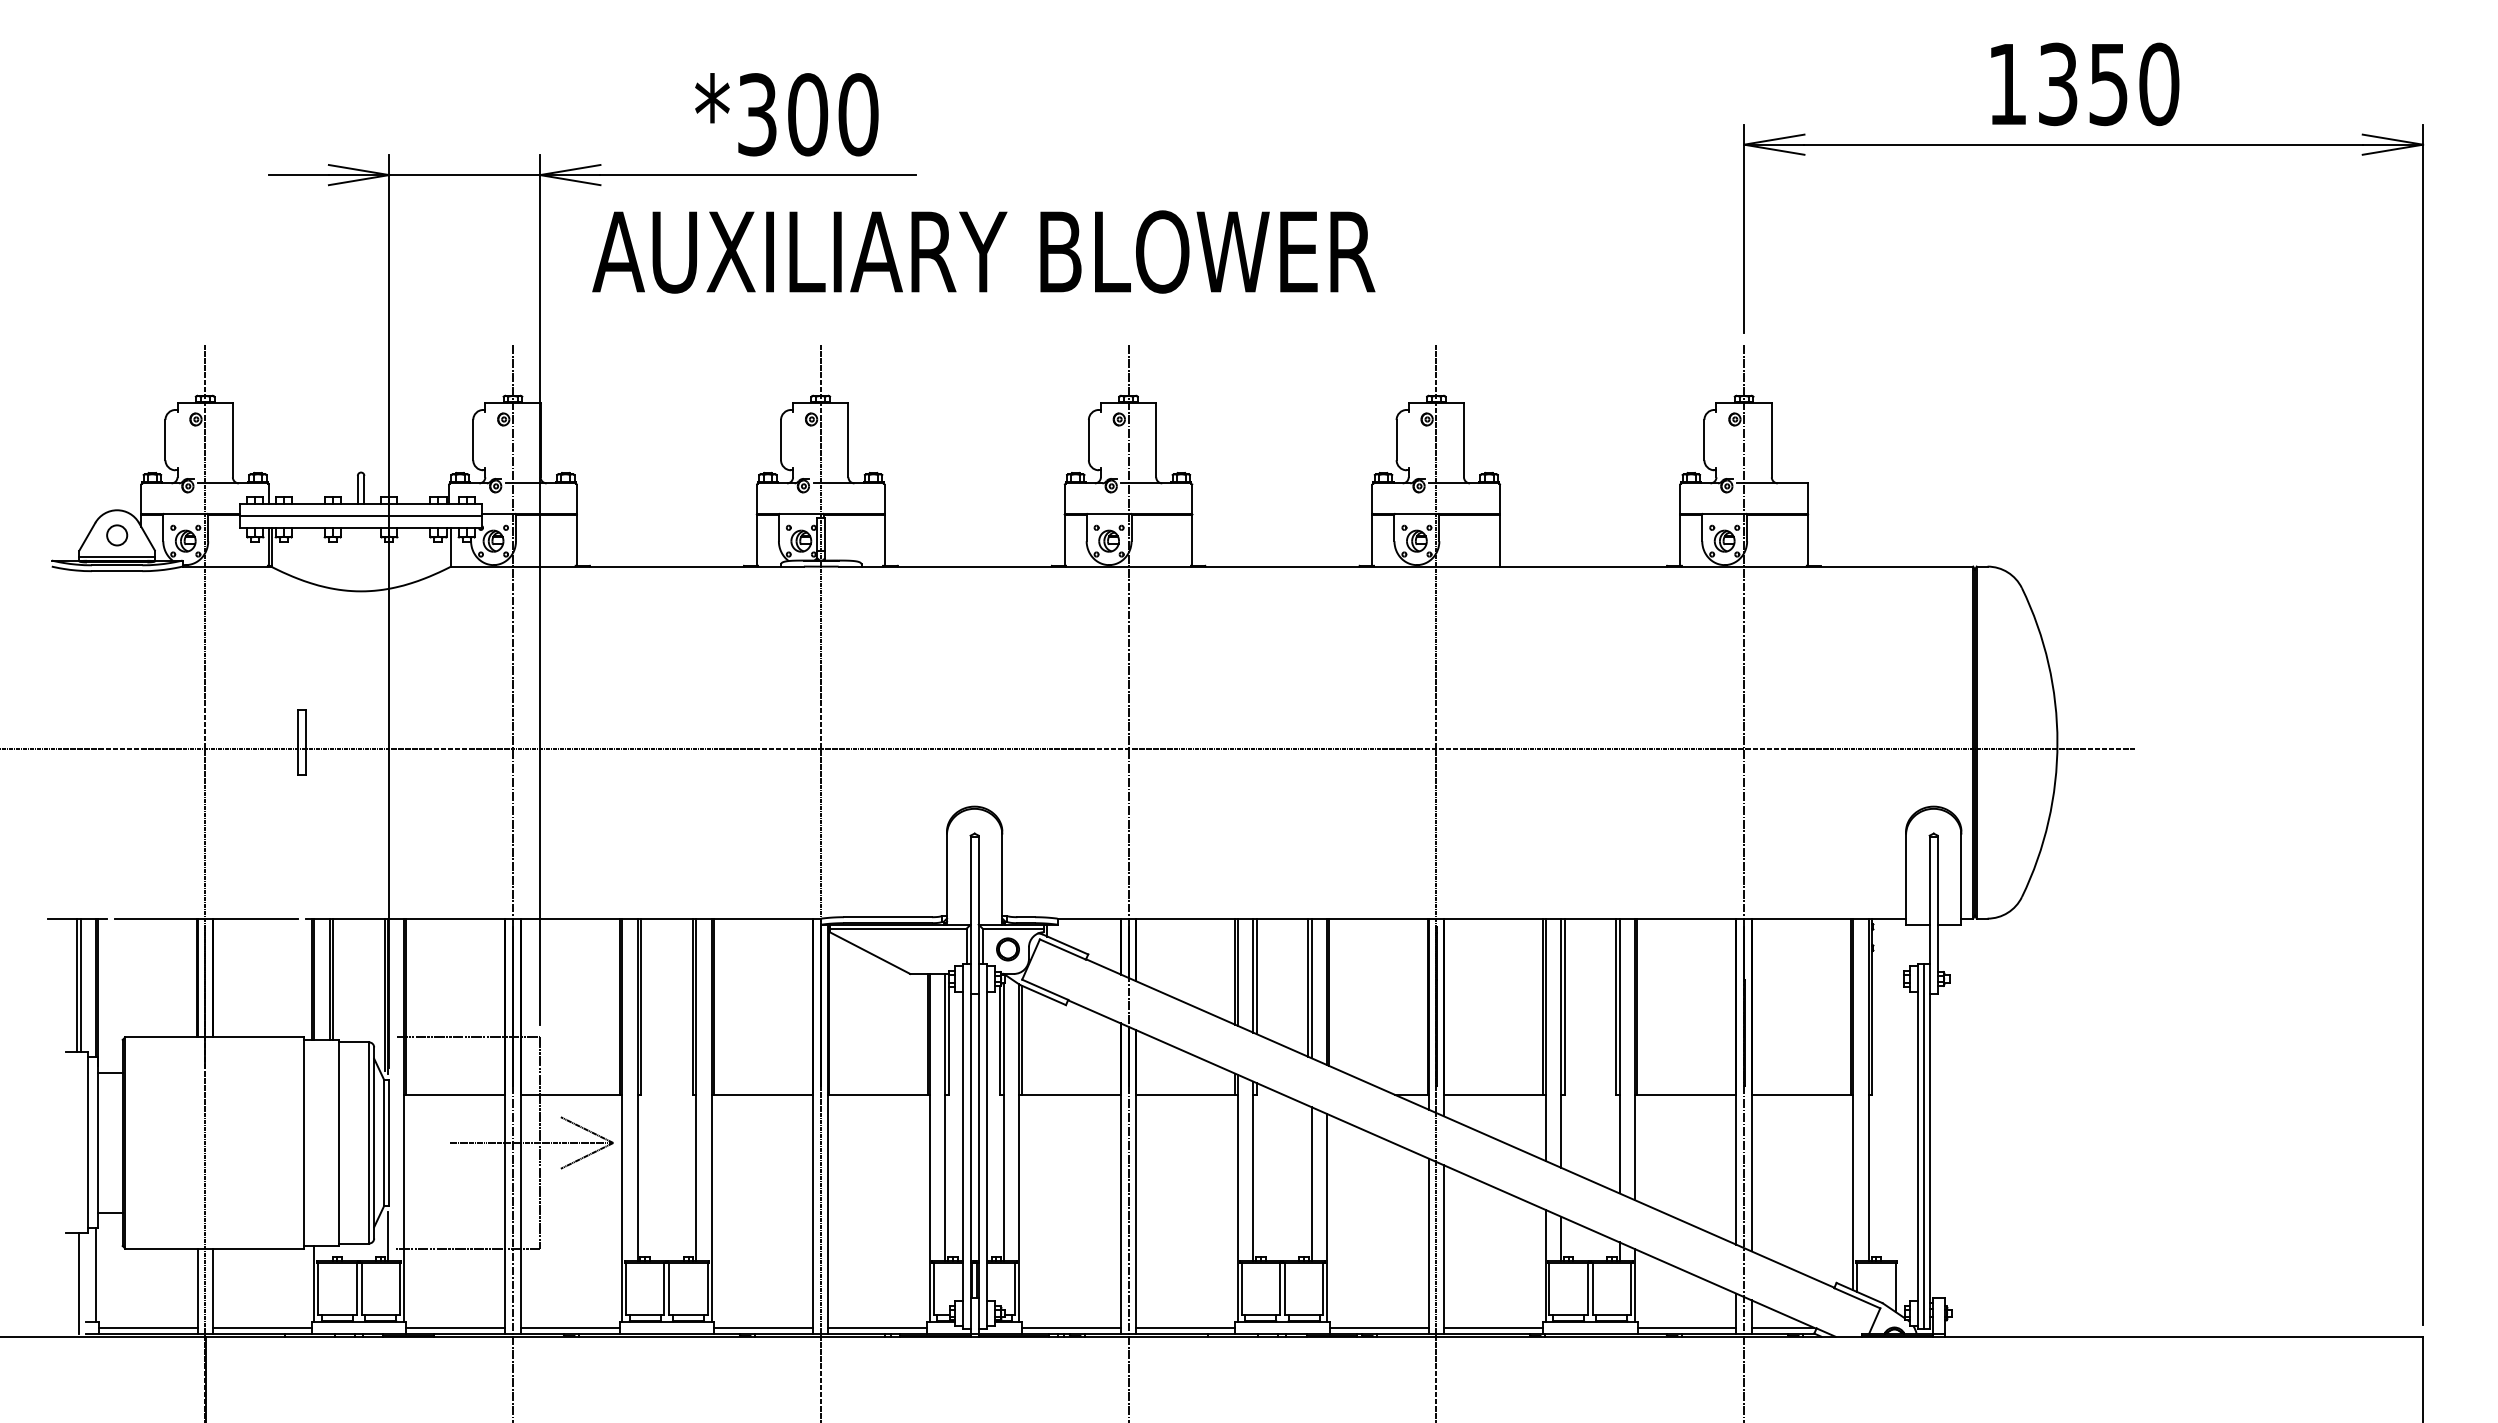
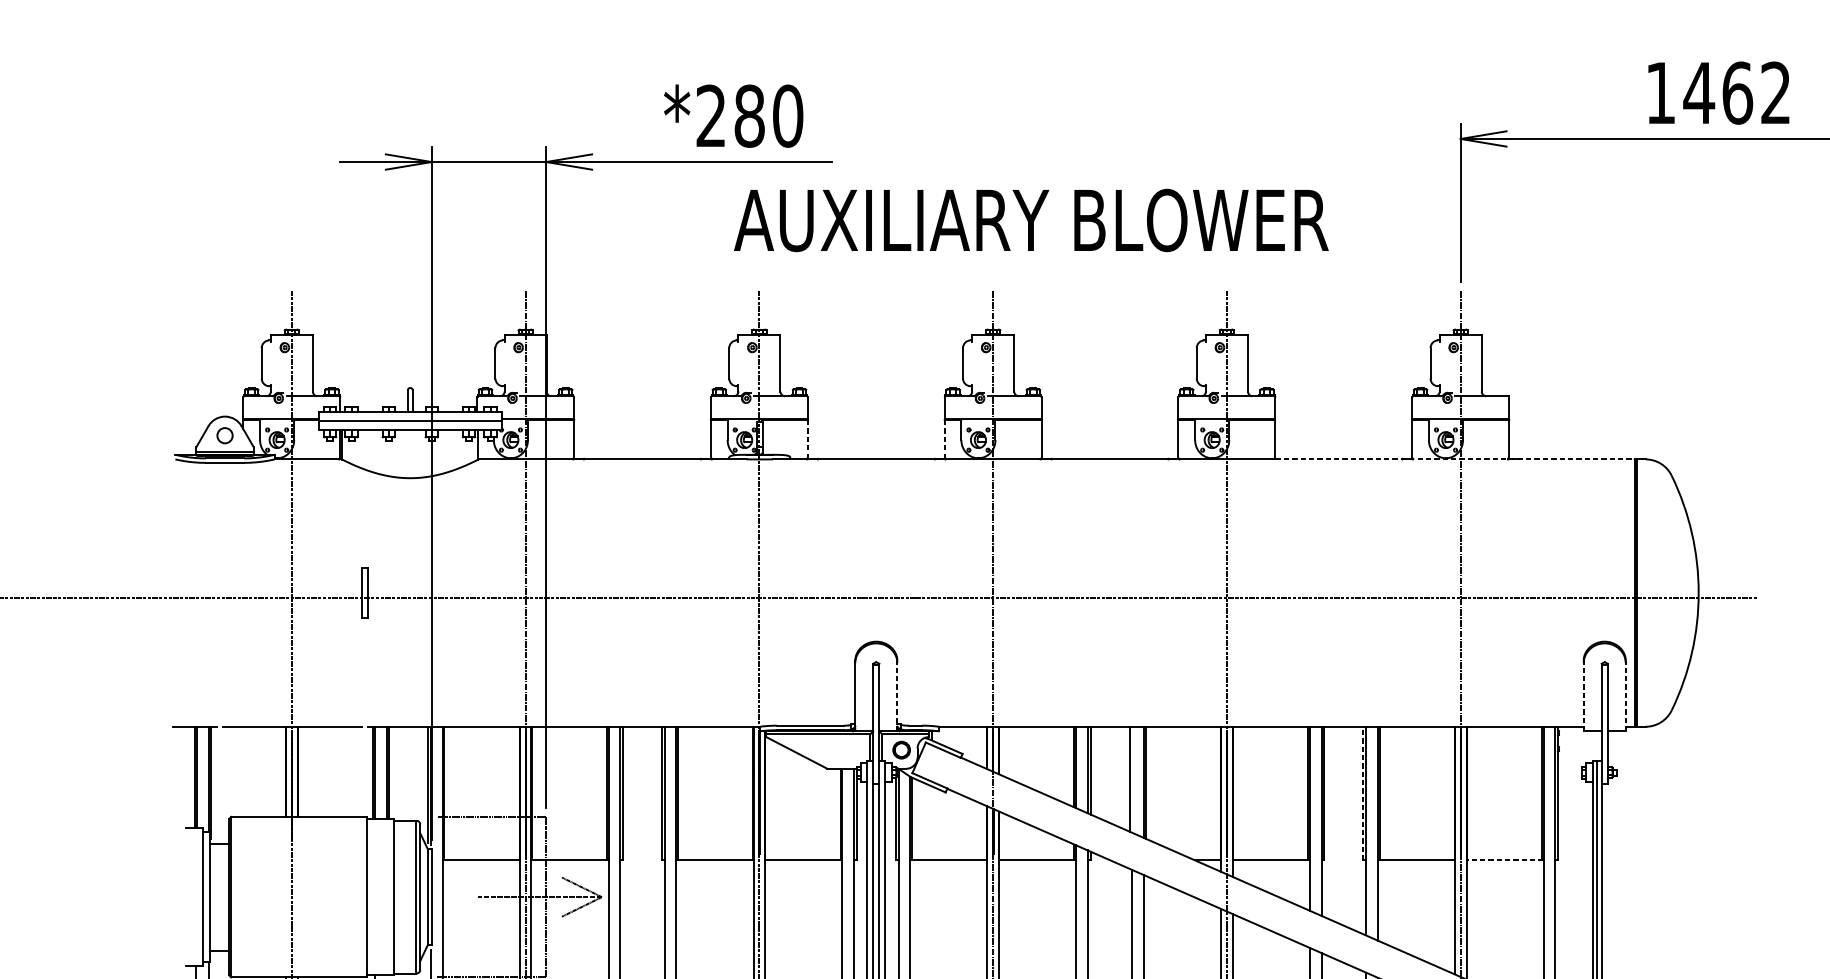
text: (2108, 84) -> (1737, 93), 1350 -> 1462
text: (783, 114) -> (731, 116), *300 -> *280
text: (983, 251) -> (1031, 220), moved
line: (884, 540) -> (807, 439), solid -> dashed
line: (1064, 540) -> (944, 439), solid -> dashed
line: (1736, 566) -> (1454, 459), solid -> dashed
line: (1002, 878) -> (897, 696), solid -> dashed
line: (1906, 878) -> (1584, 696), solid -> dashed
line: (1961, 878) -> (1625, 696), solid -> dashed
line: (1311, 988) -> (1132, 779), removed
line: (1615, 1006) -> (1363, 793), solid -> dashed
line: (1802, 1094) -> (1505, 860), solid -> dashed

